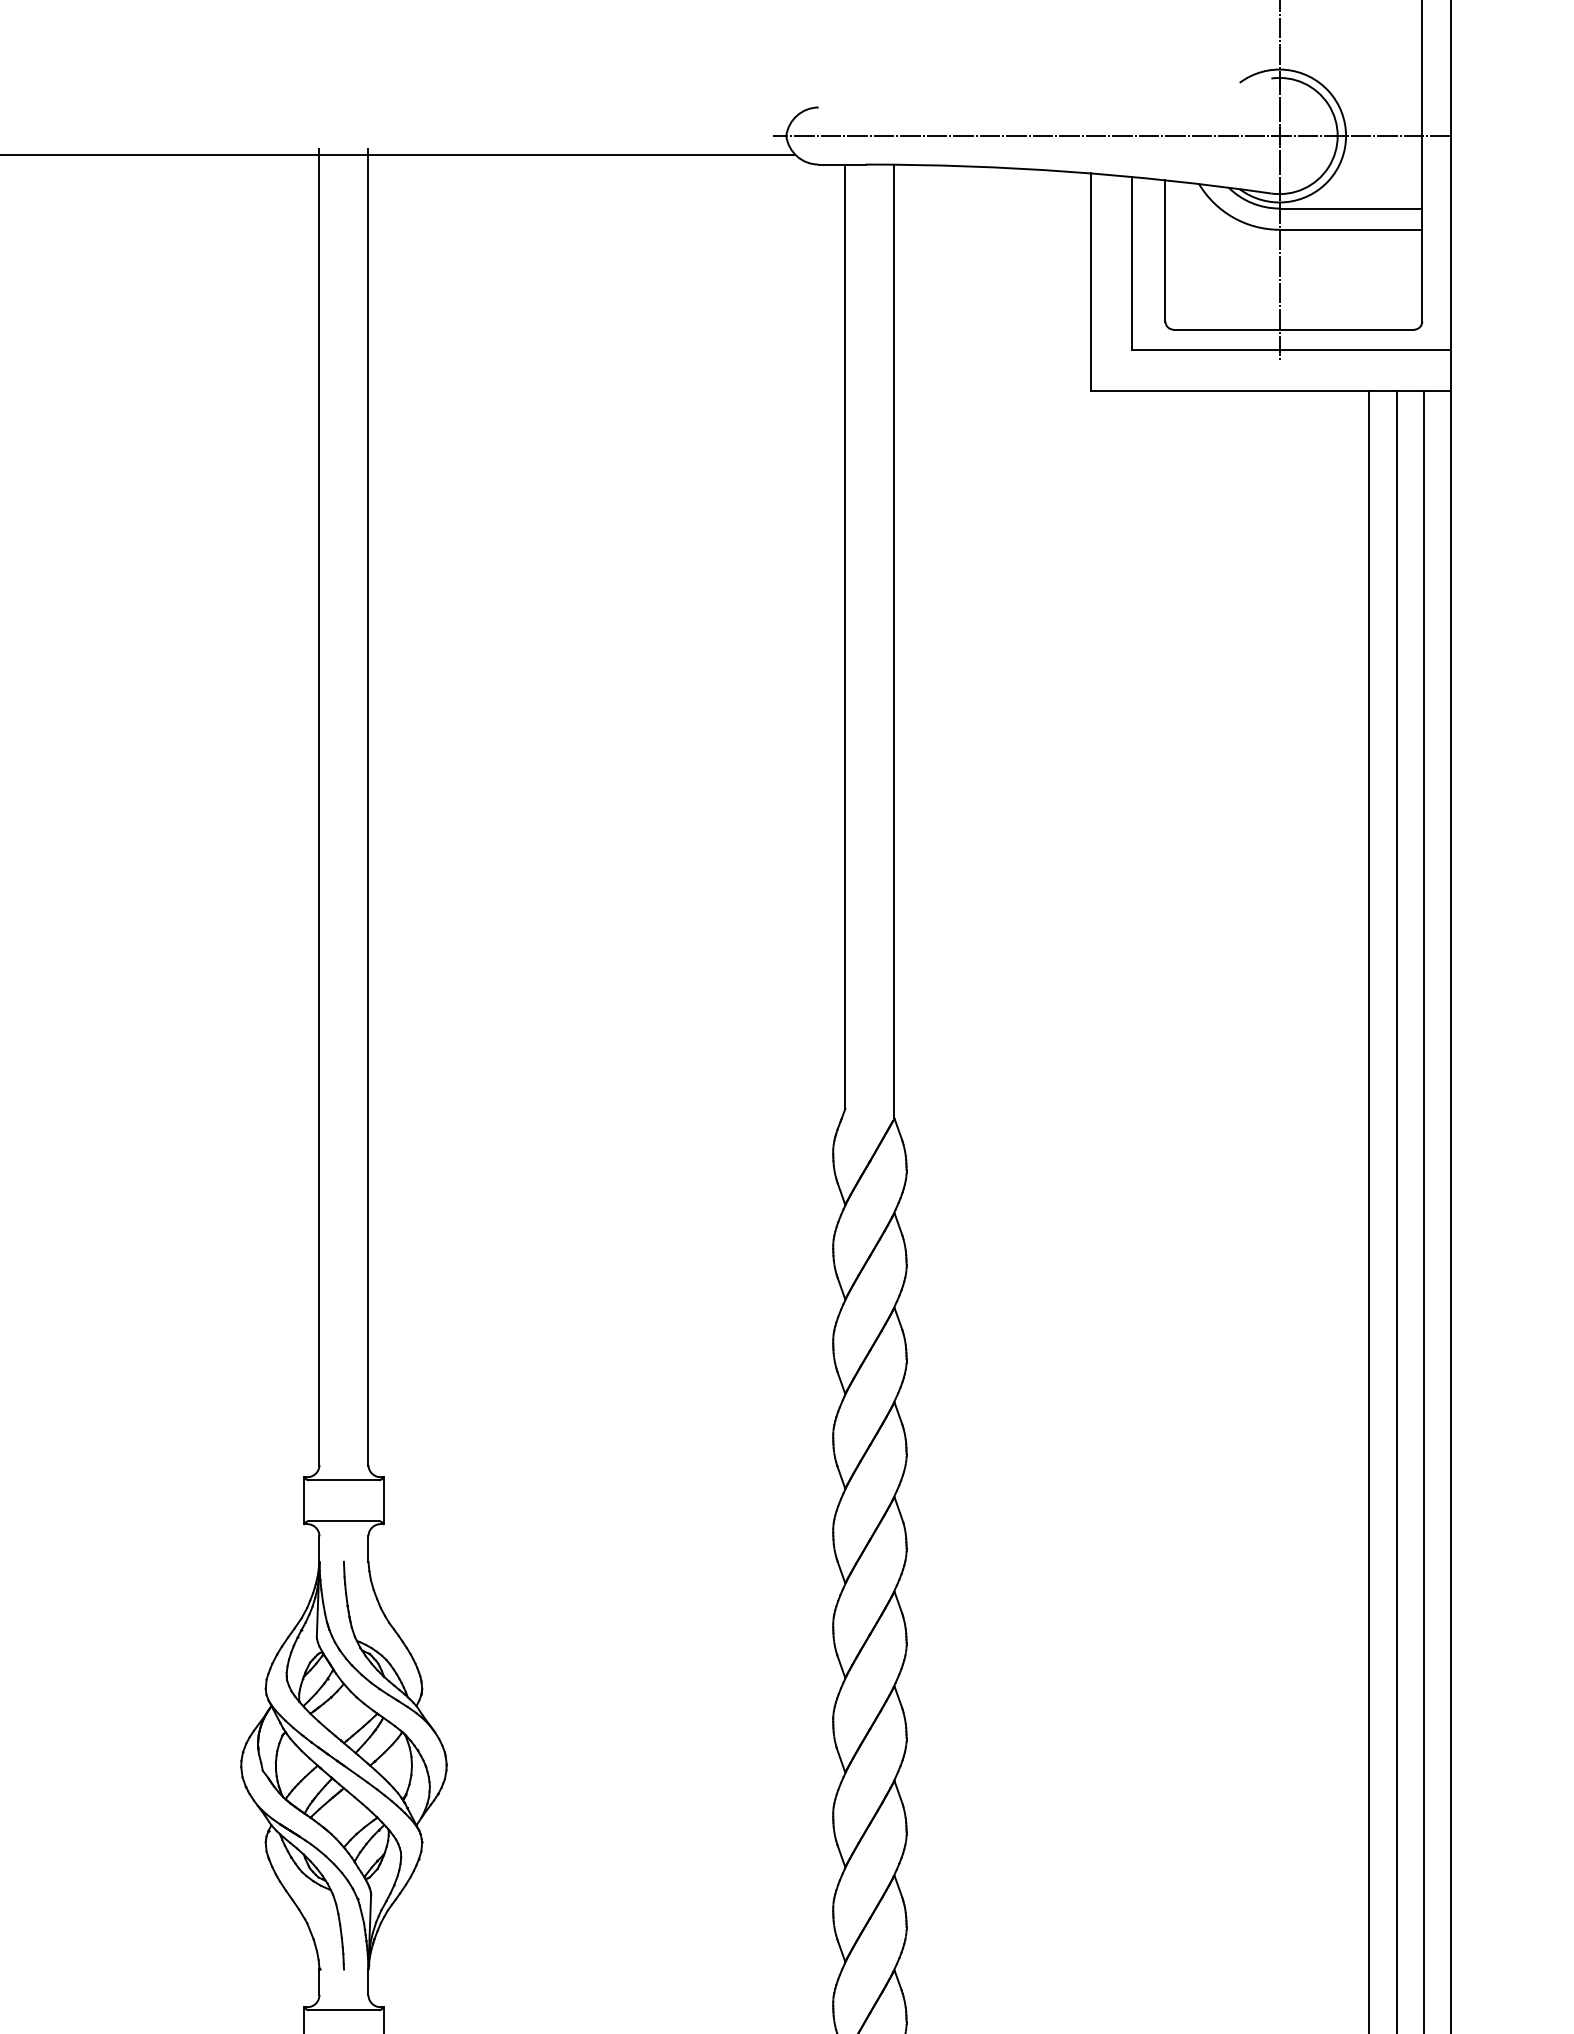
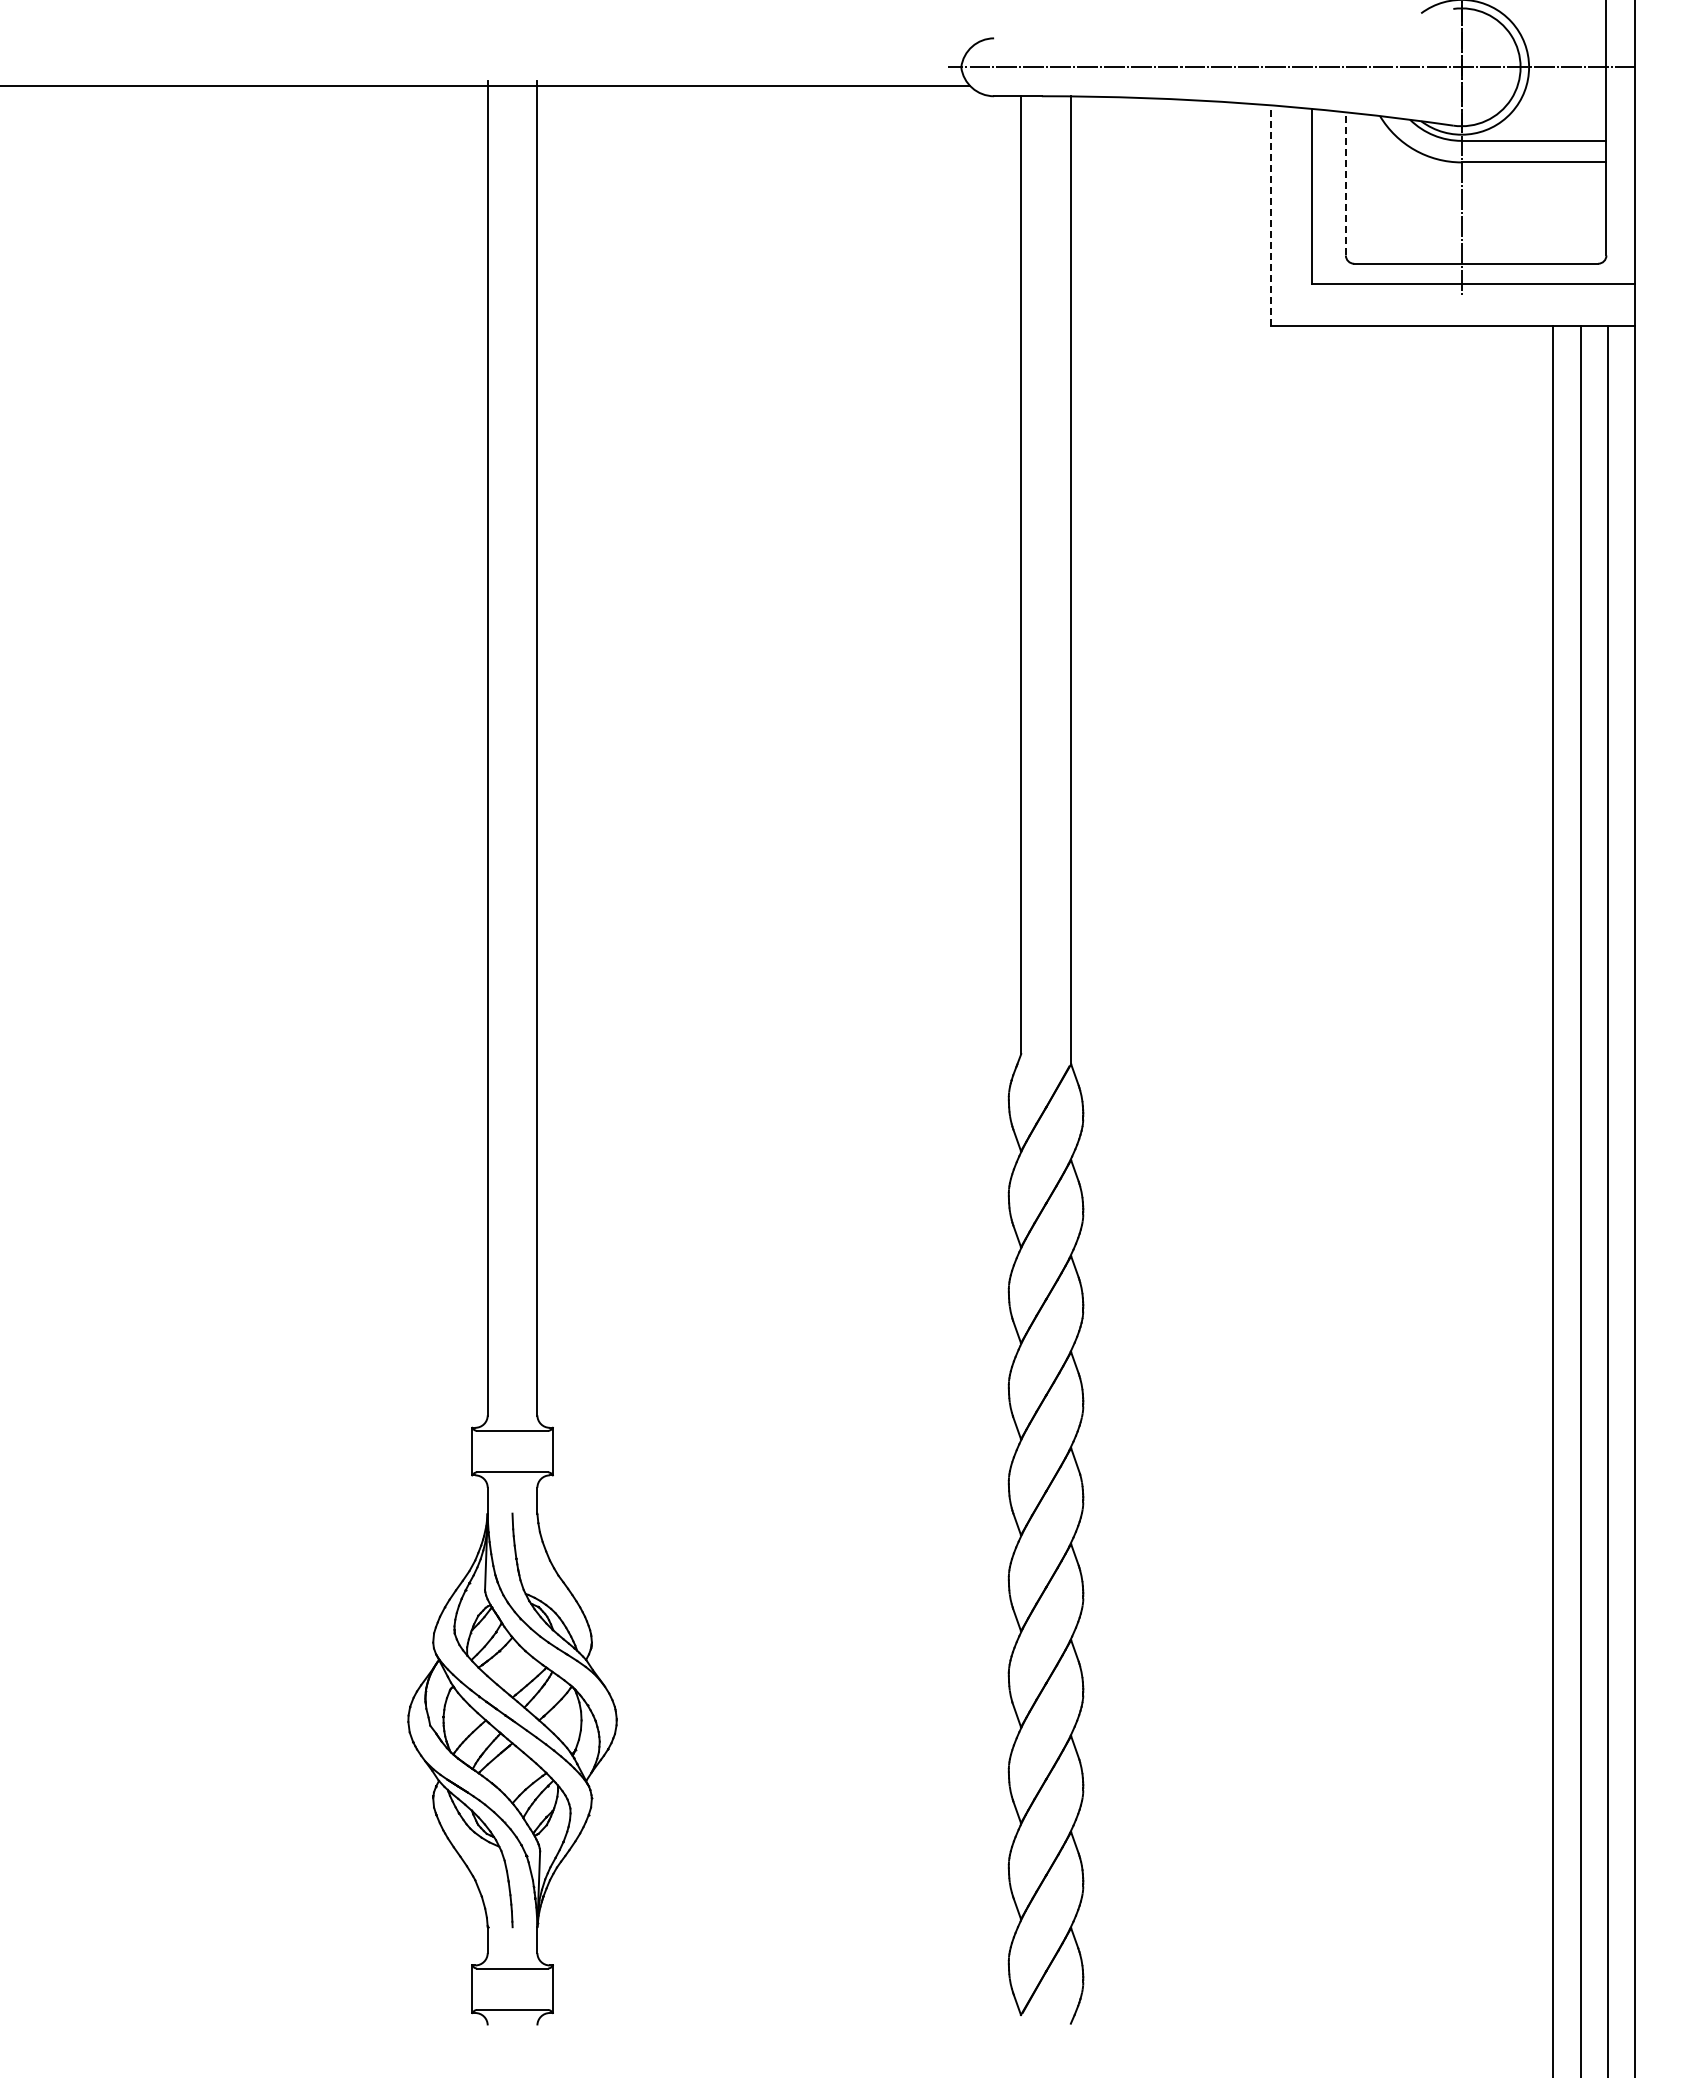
line: (1165, 250) -> (1345, 183), solid -> dashed
line: (1091, 282) -> (1270, 215), solid -> dashed

